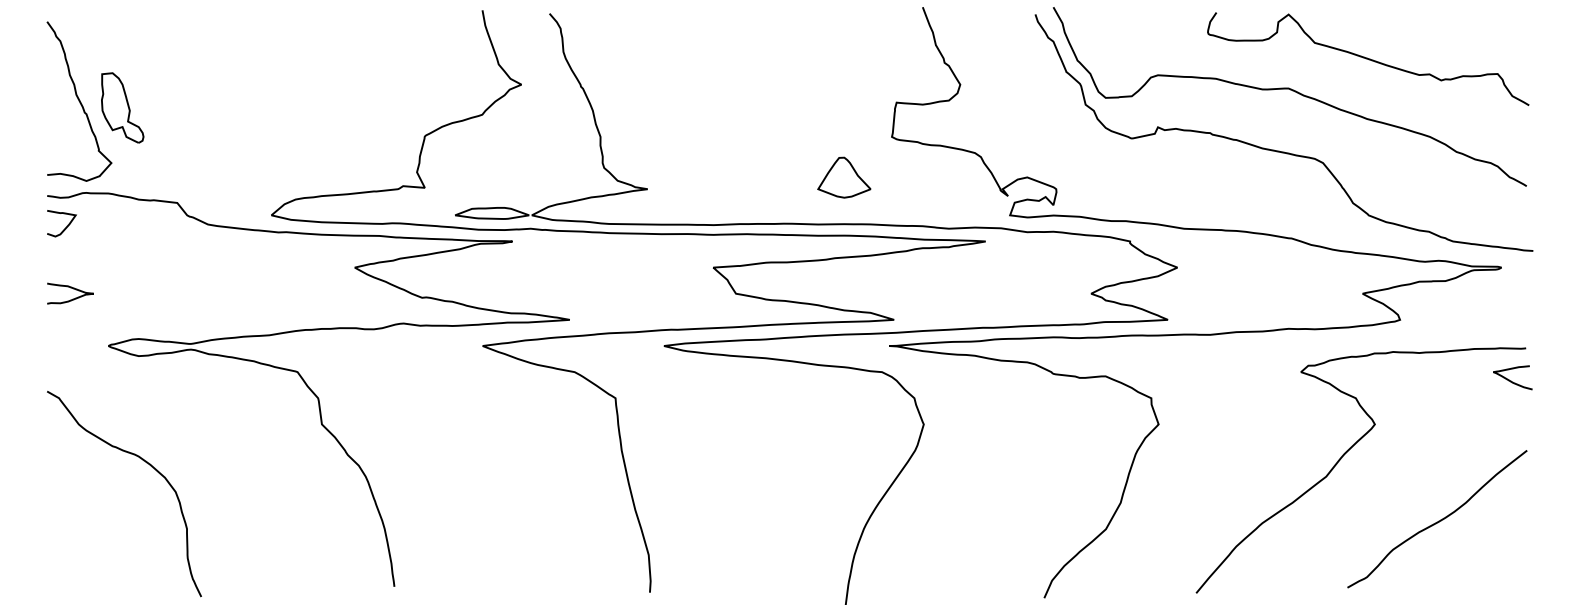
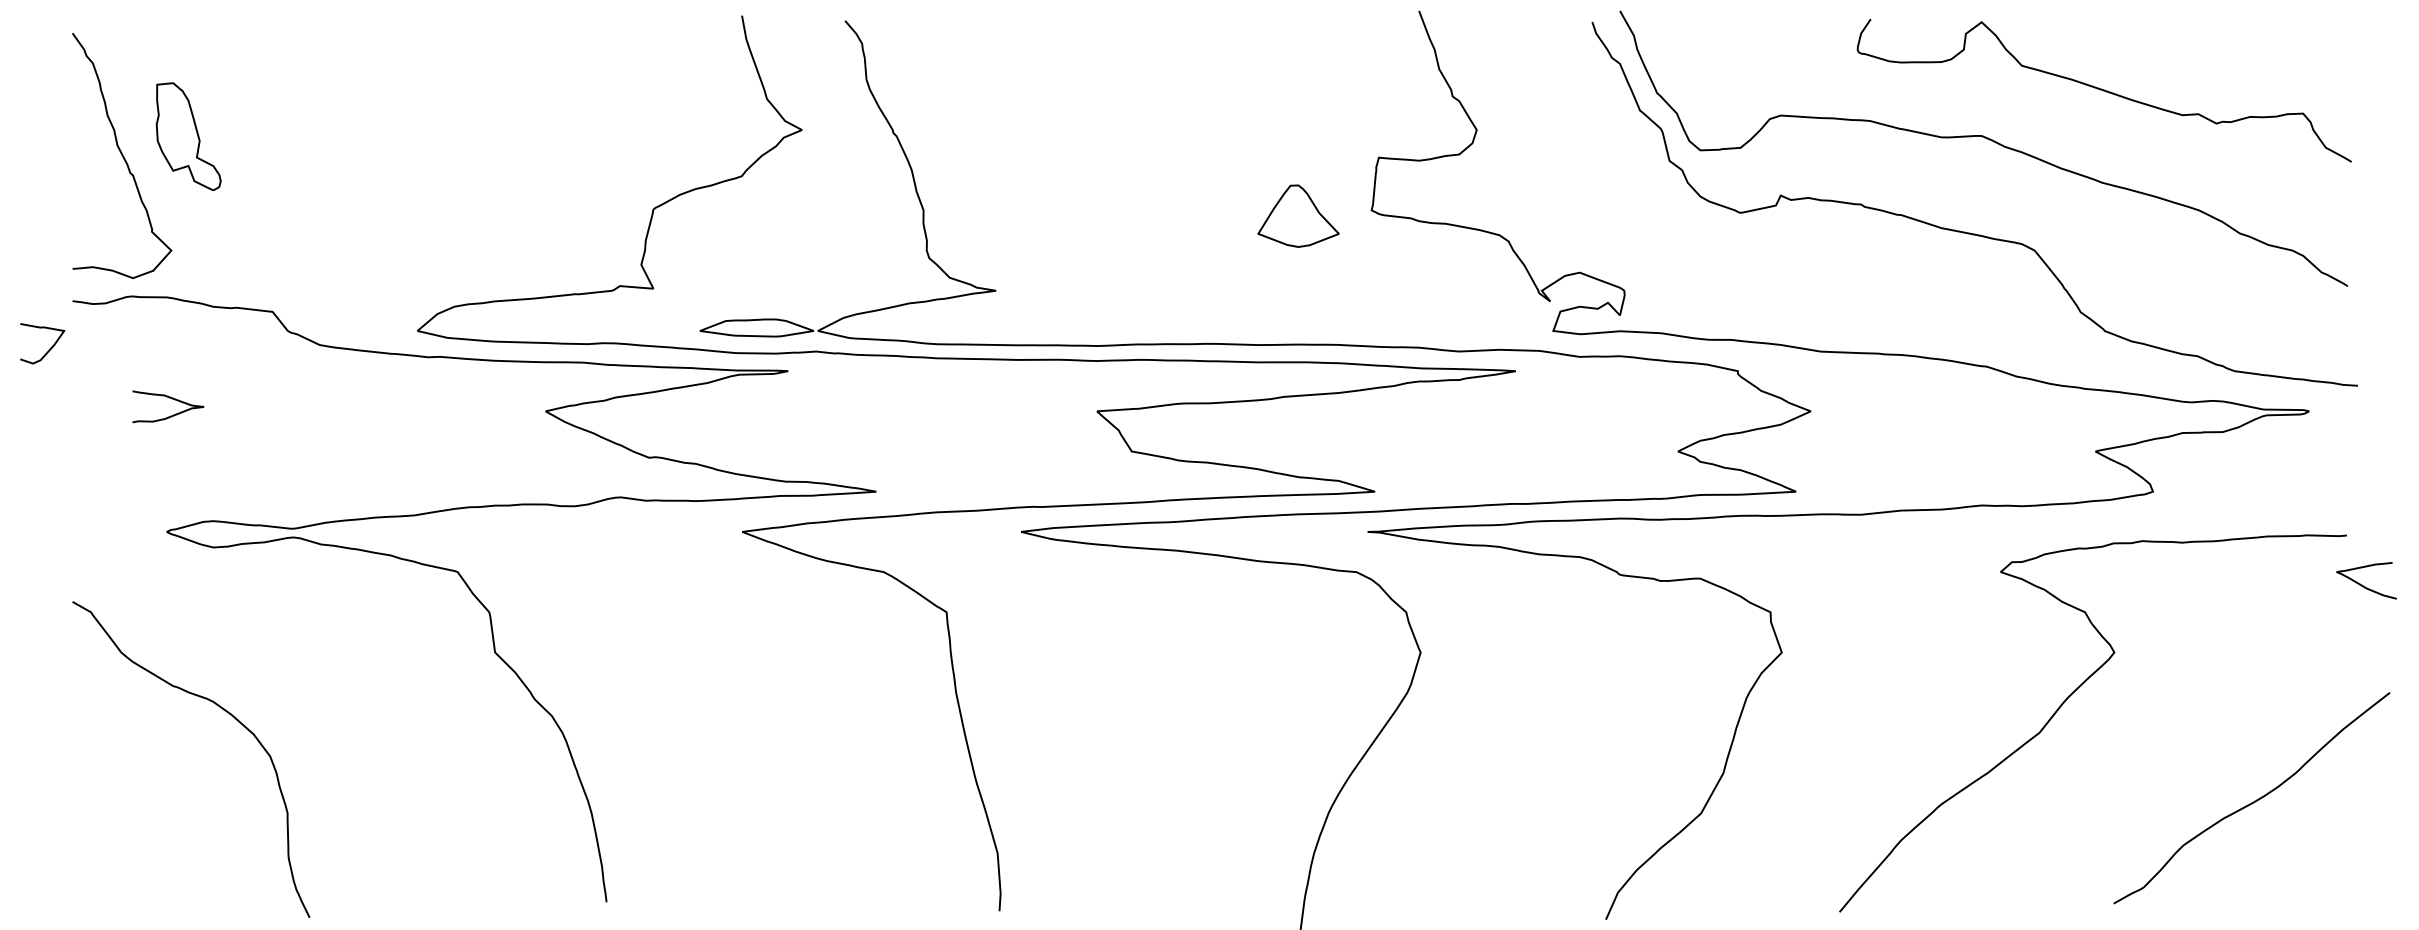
part: (122, 107) -> (188, 135), moved
part: (844, 177) -> (1298, 215), moved
curve: (65, 227) -> (48, 349), moved
curve: (70, 288) -> (168, 398), moved
curve: (1511, 380) -> (2364, 584), moved
curve: (1438, 520) -> (2253, 800), moved

